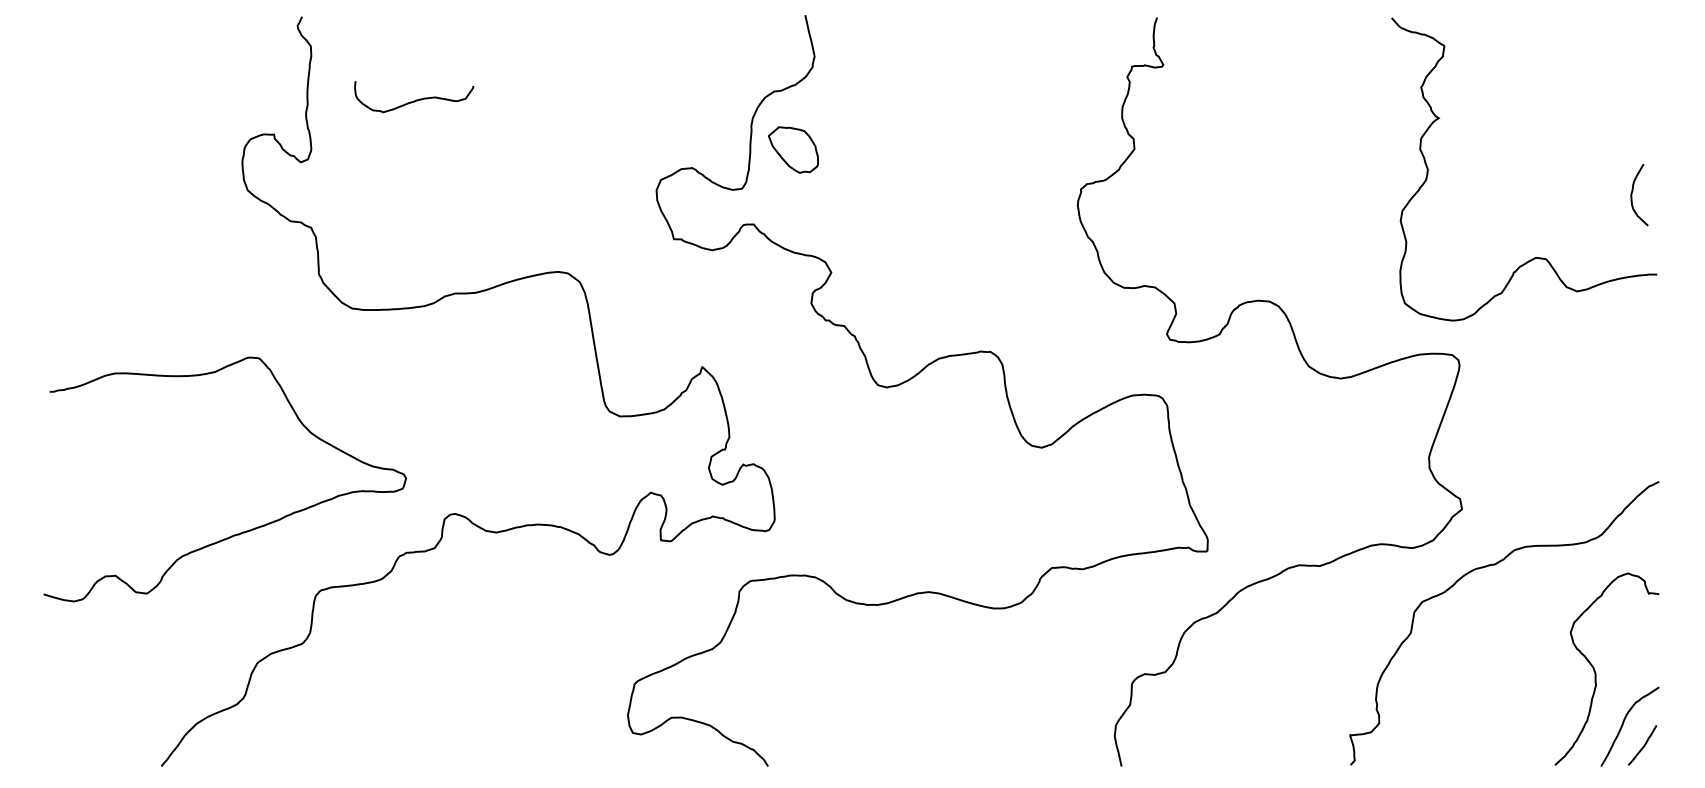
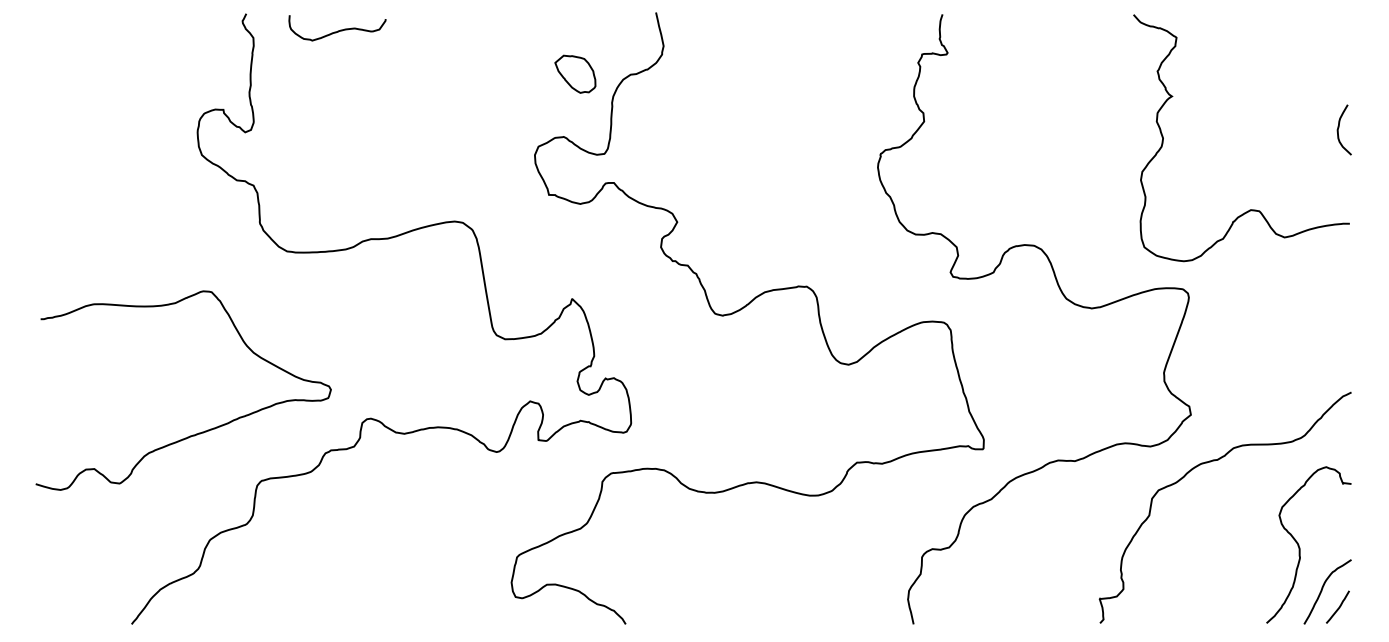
curve: (414, 99) -> (337, 30), moved
part: (793, 149) -> (575, 73), moved
curve: (1633, 192) -> (1339, 127), moved

